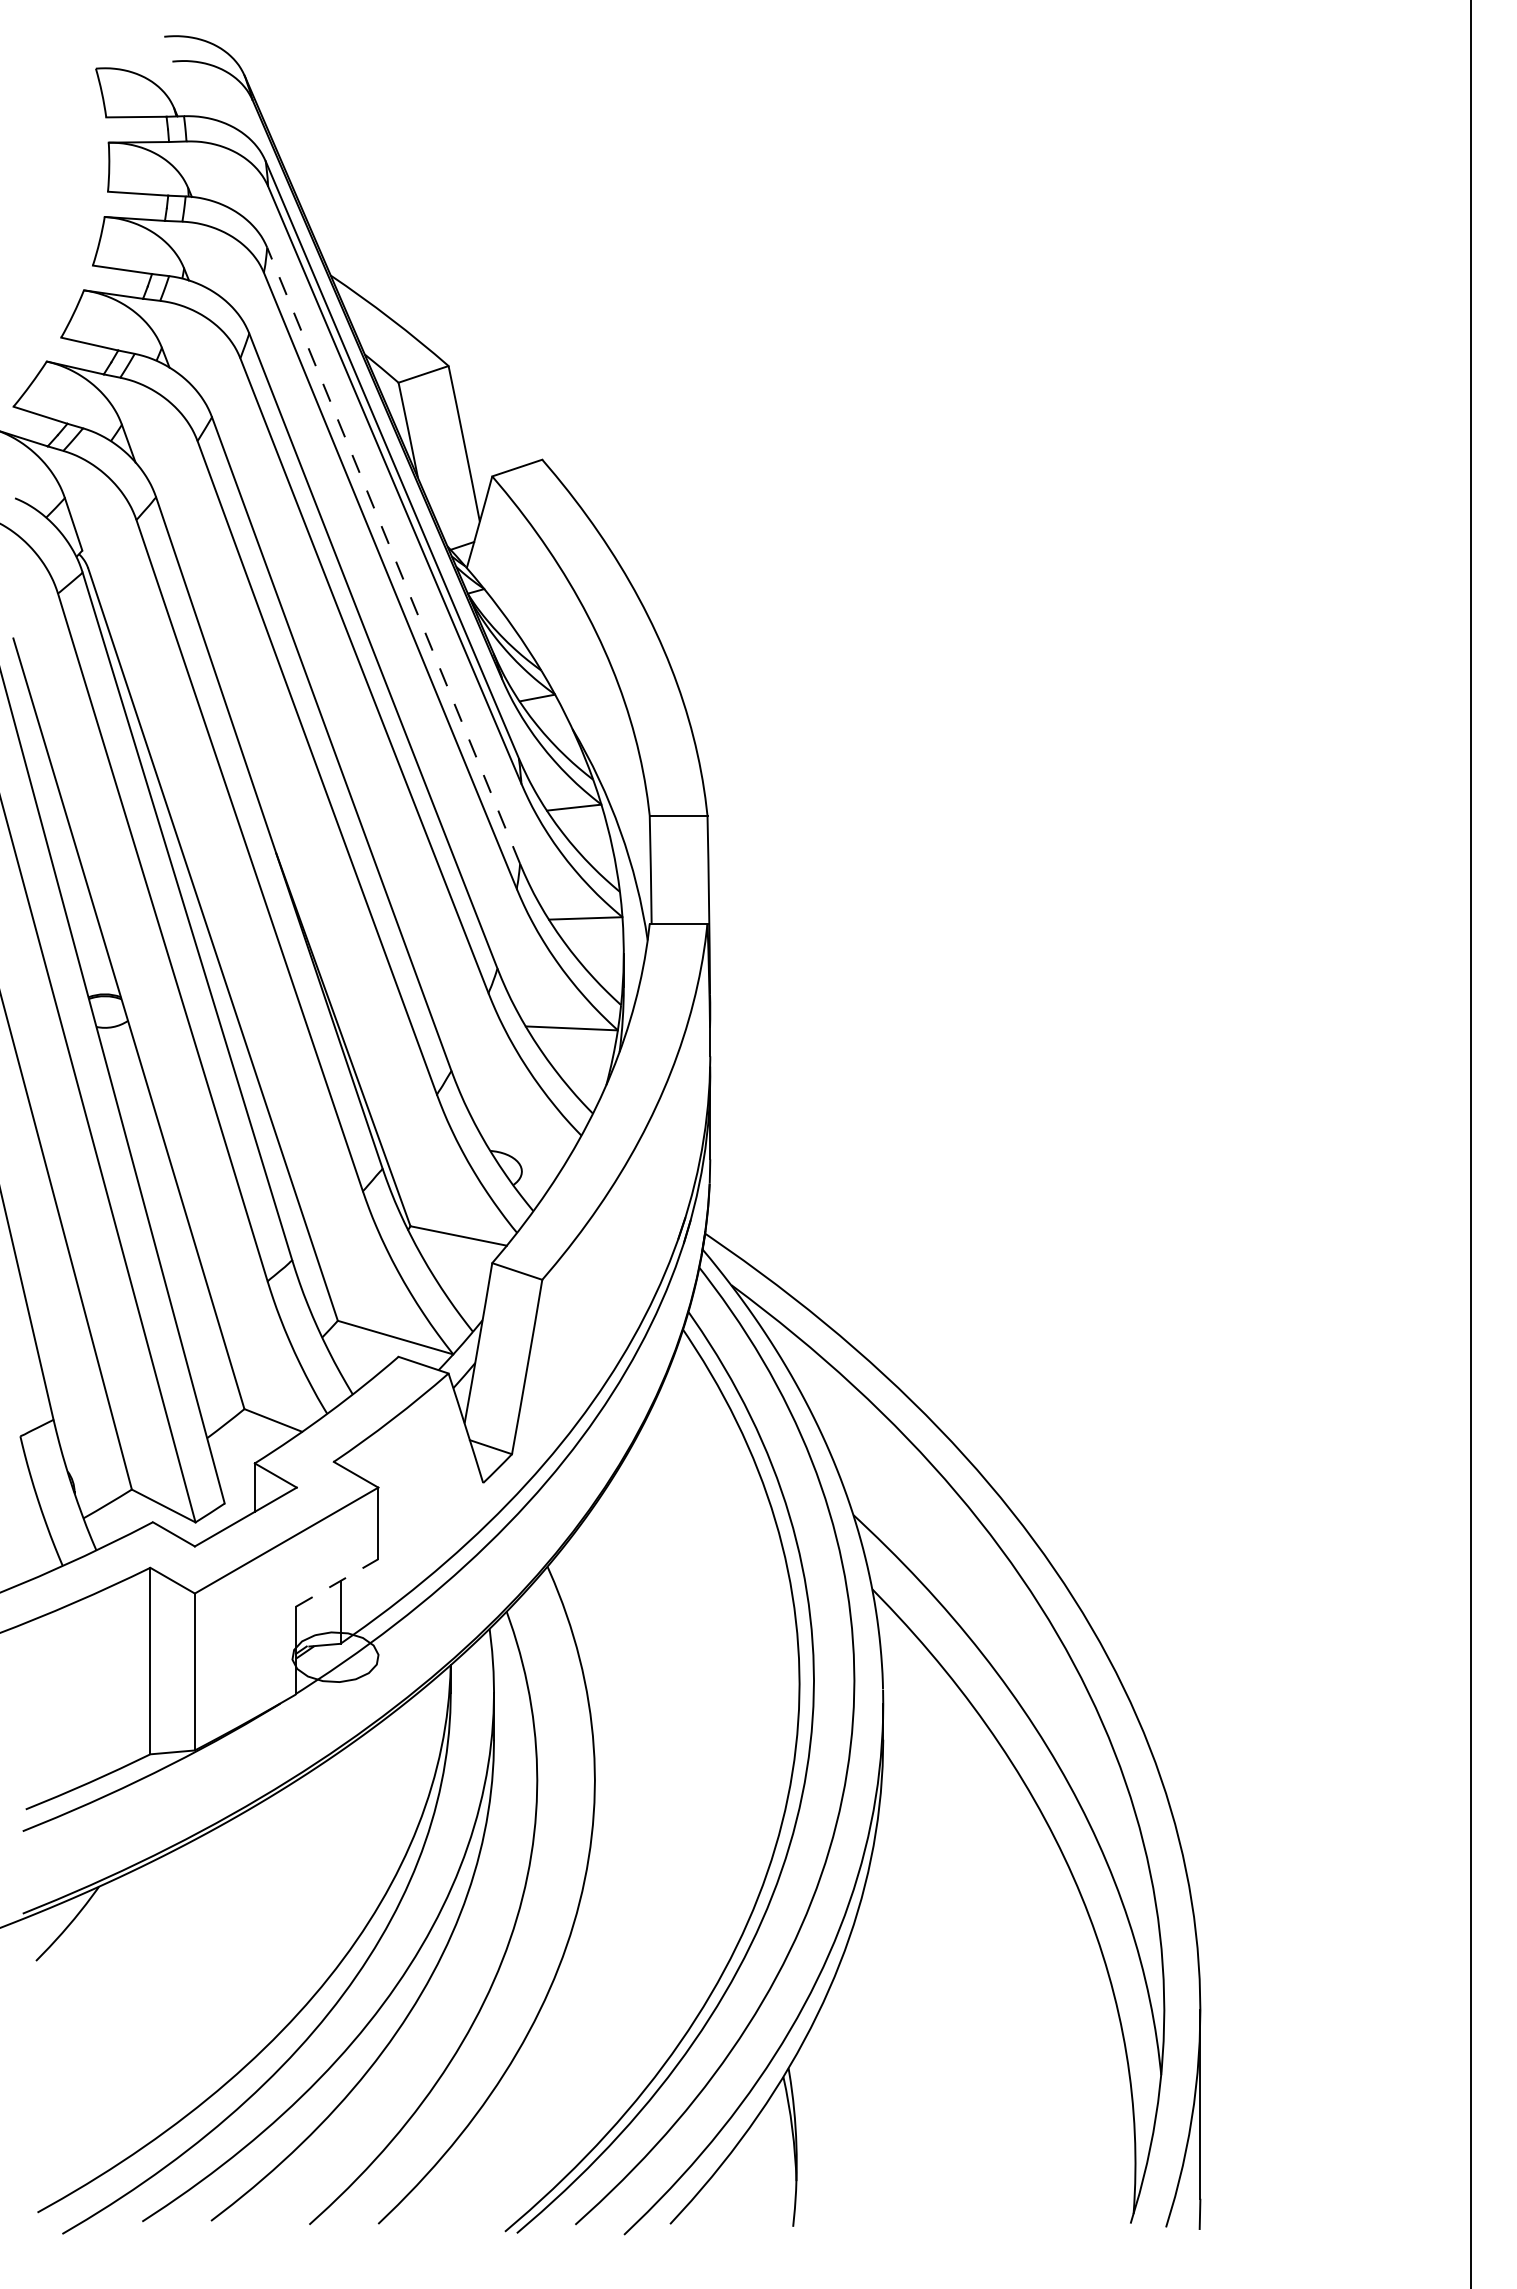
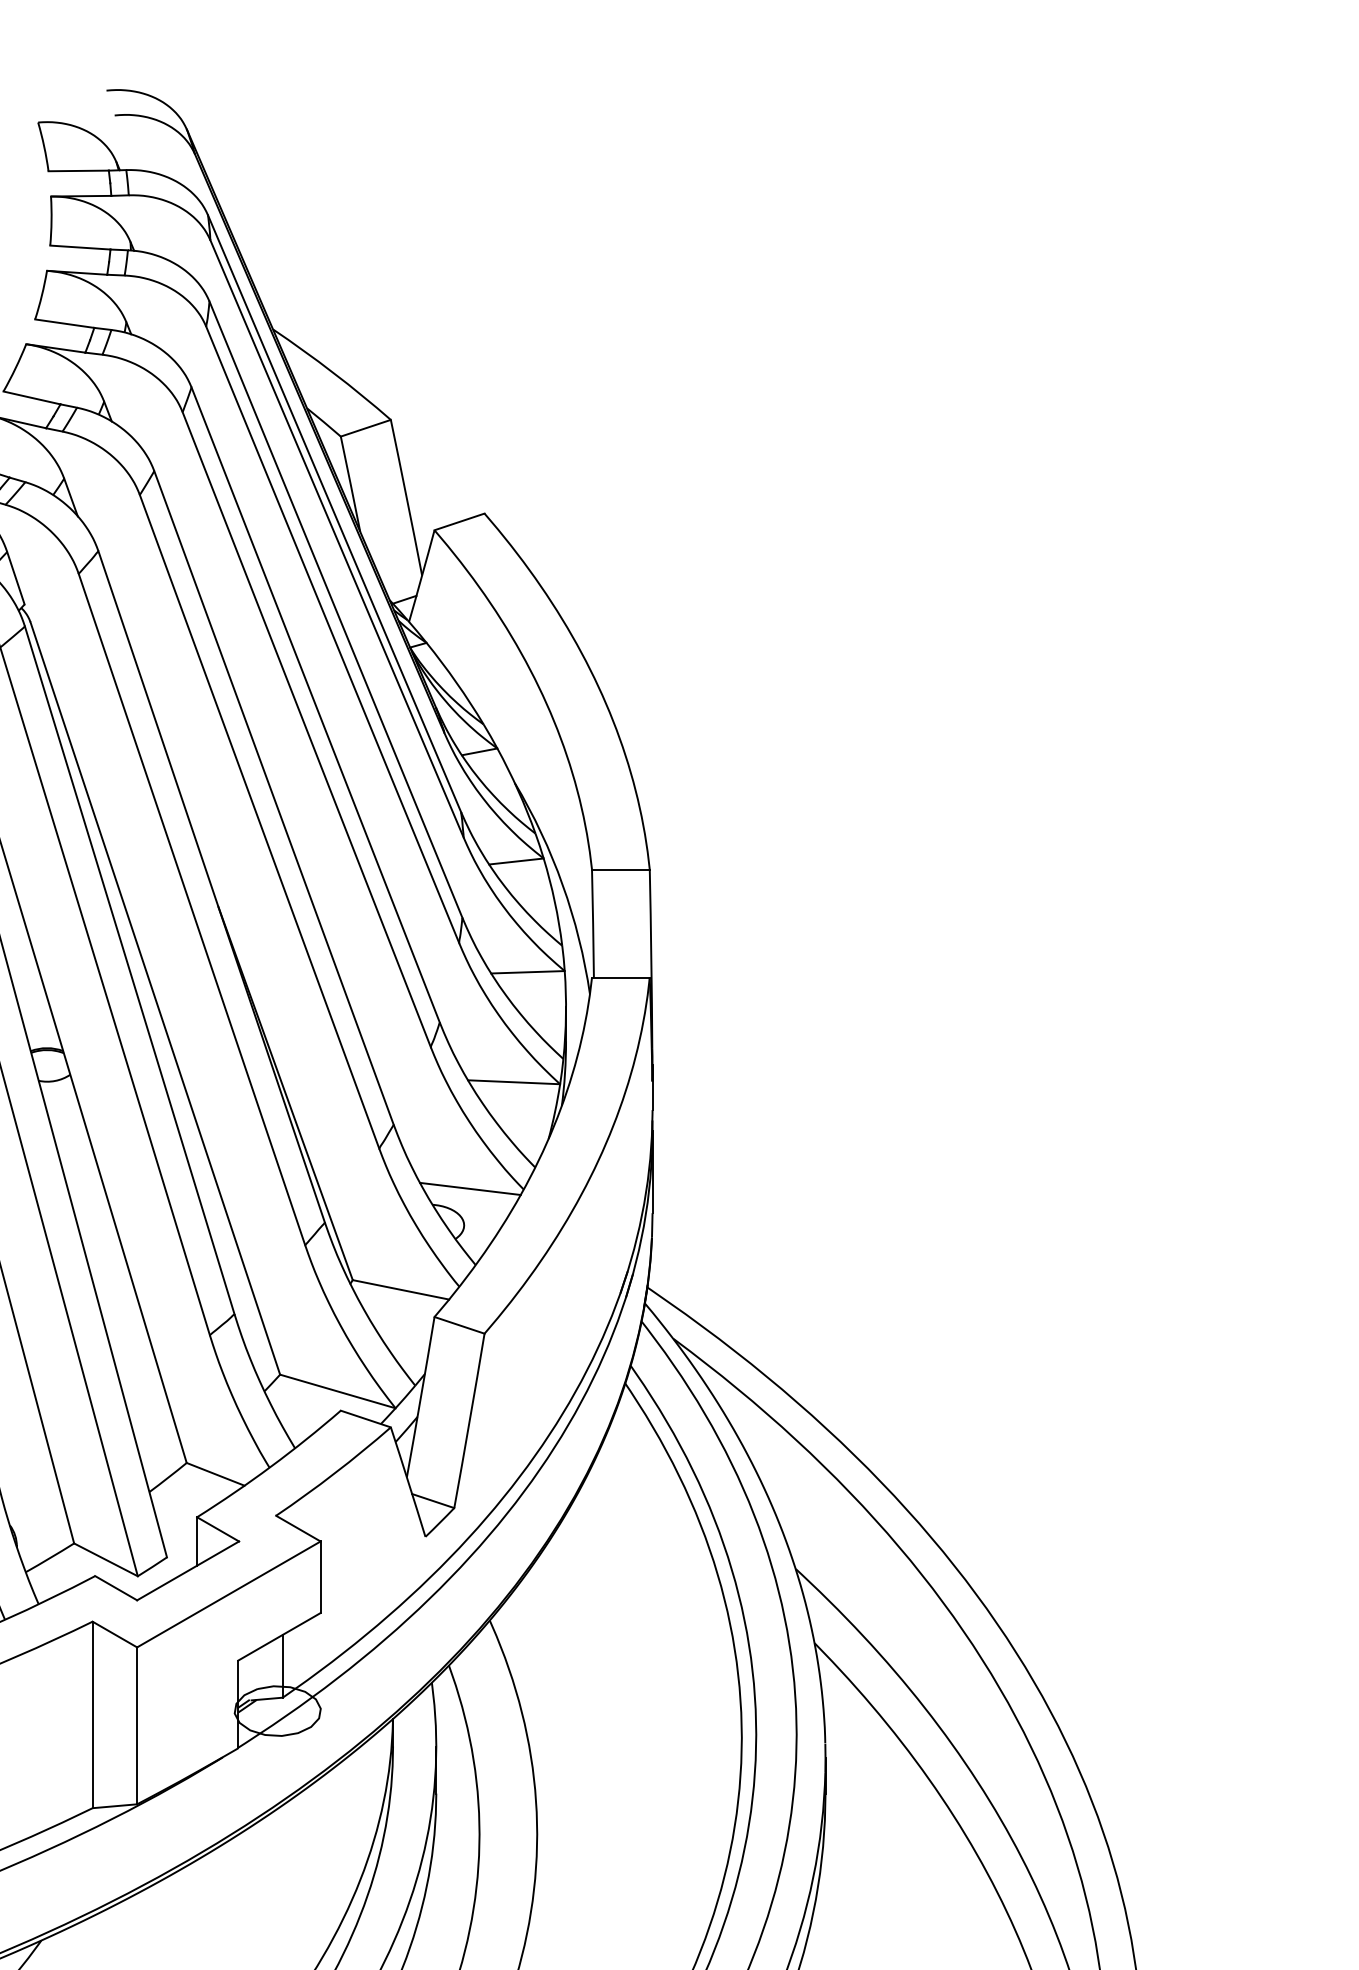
line: (393, 555) -> (335, 609), dashed -> solid
line: (527, 1135) -> (469, 1189), added
line: (337, 1582) -> (279, 1636), dashed -> solid

